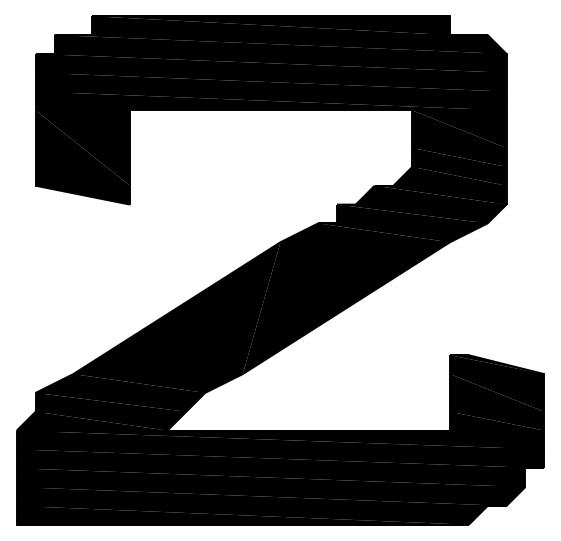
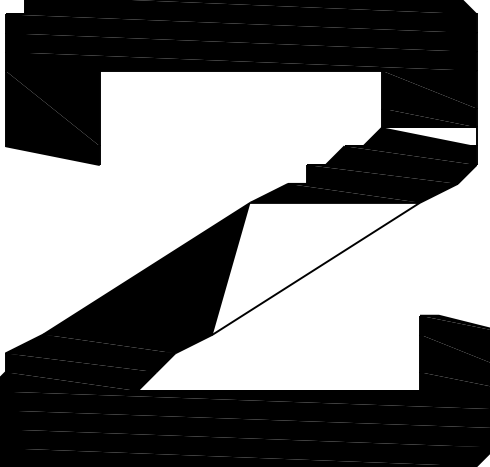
fill: (459, 175) -> (429, 135), removed
fill: (346, 308) -> (316, 268), removed

